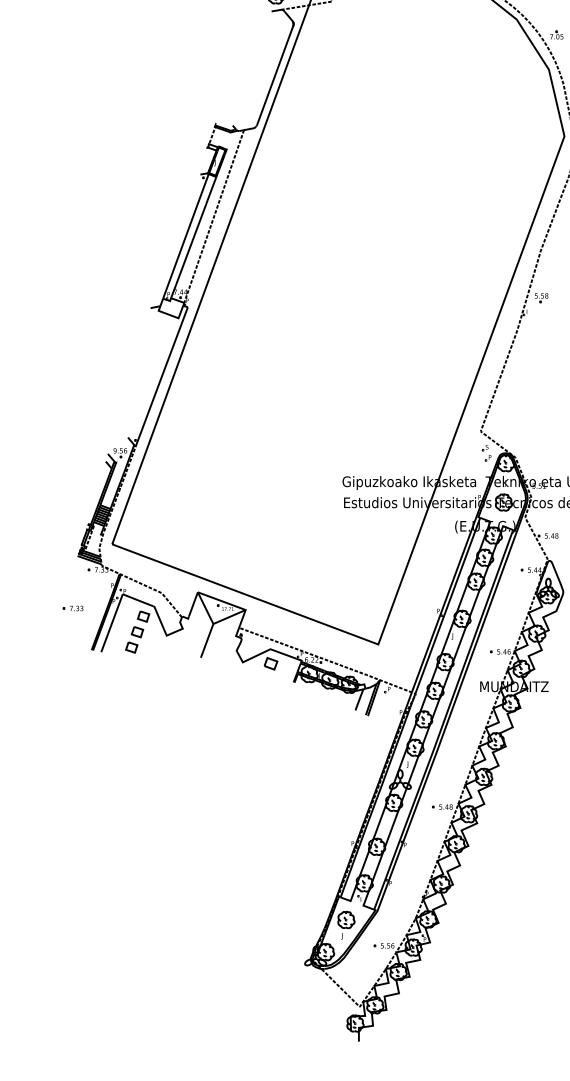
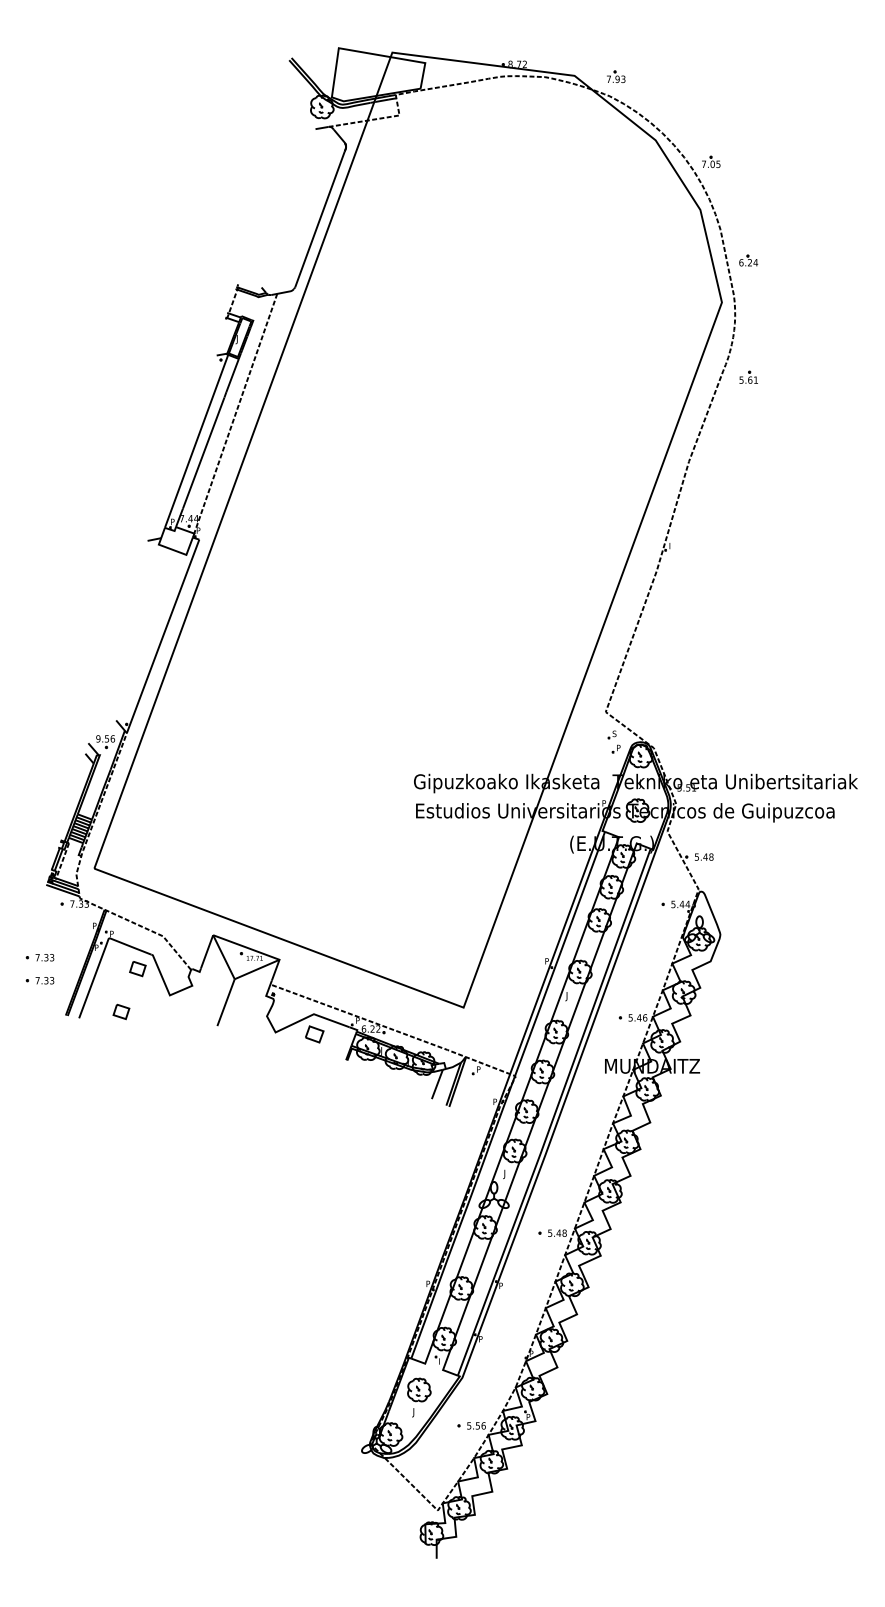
part: (541, 297) -> (689, 526), removed
part: (72, 624) -> (39, 980), added
part: (137, 632) -> (129, 990), removed

